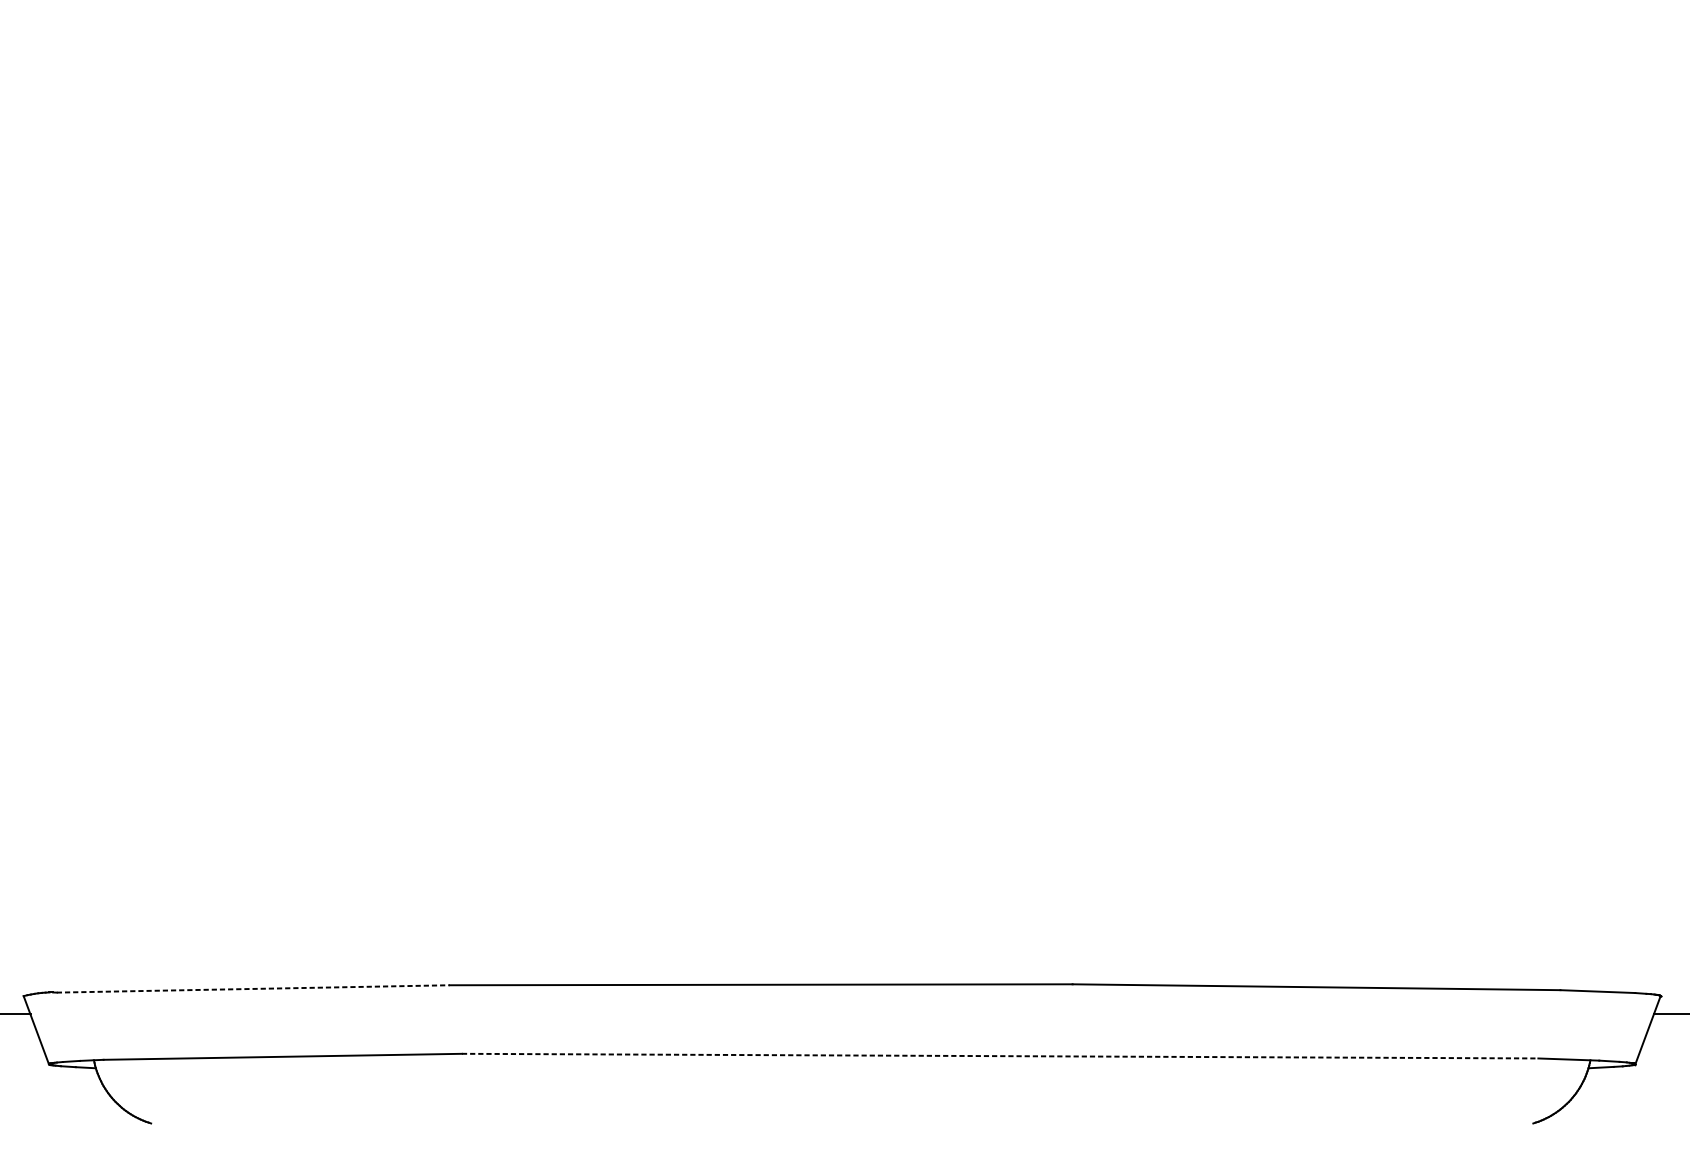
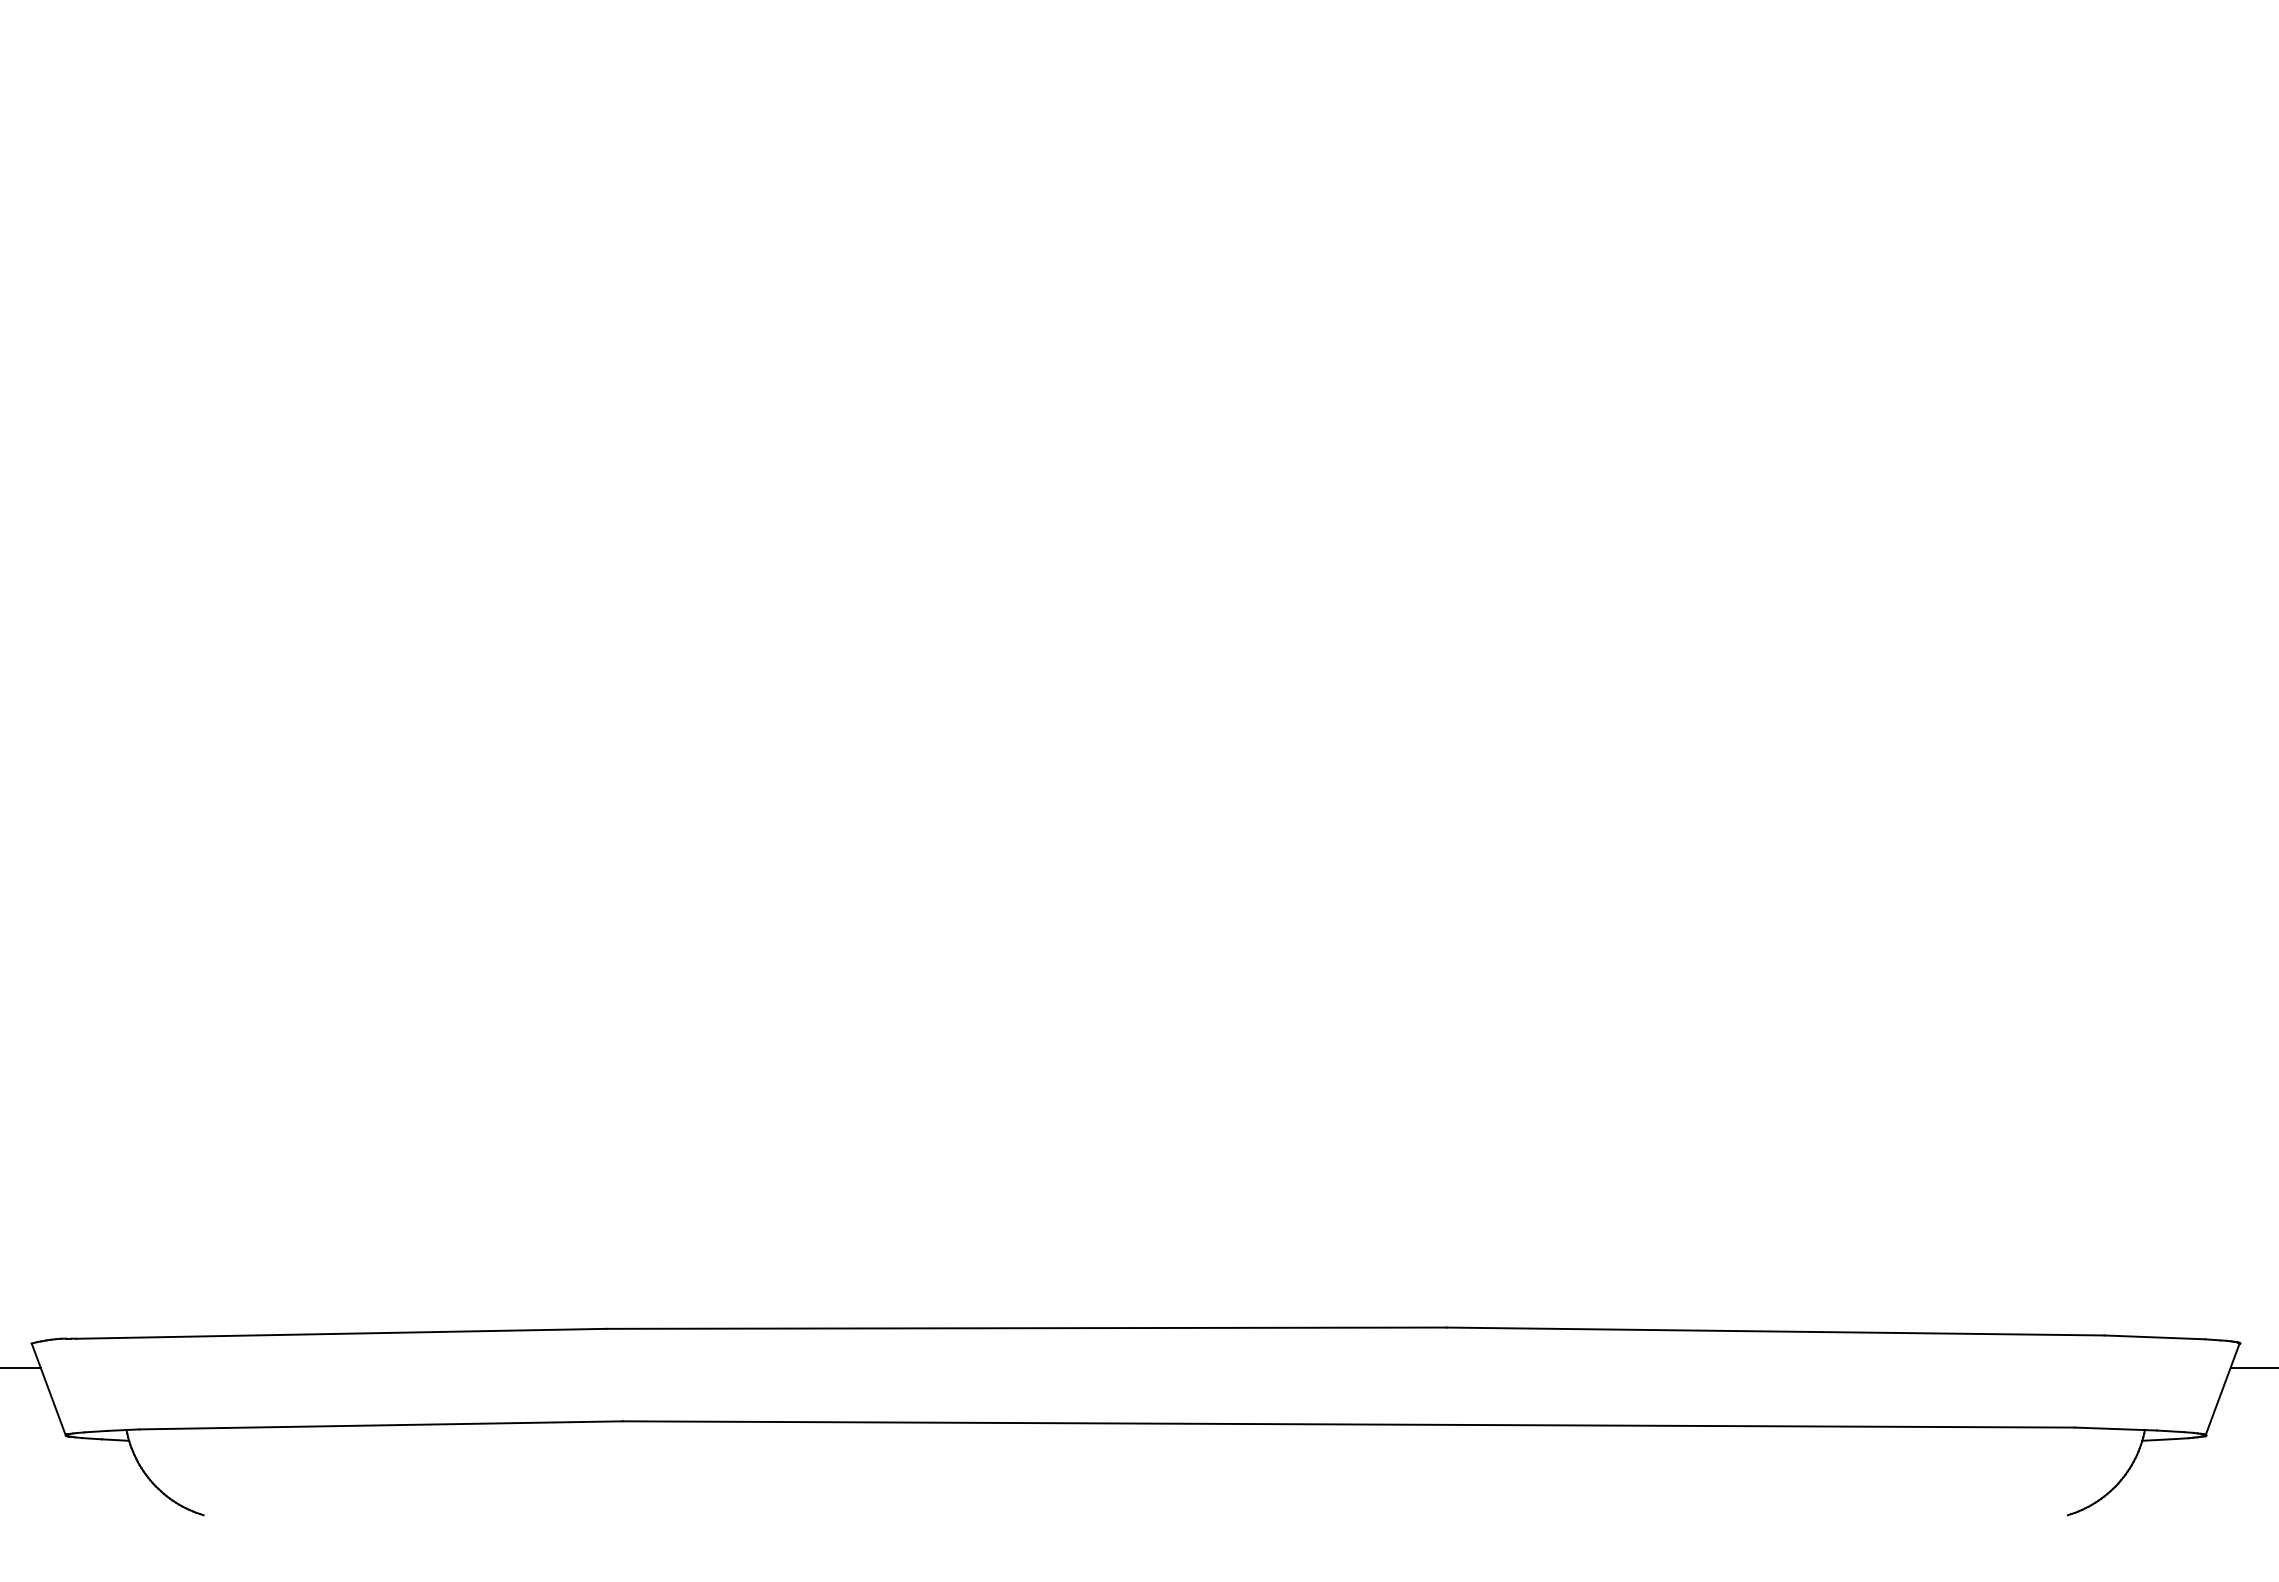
line: (253, 988) -> (341, 1333), dashed -> solid
line: (999, 1056) -> (1348, 1424), dashed -> solid

